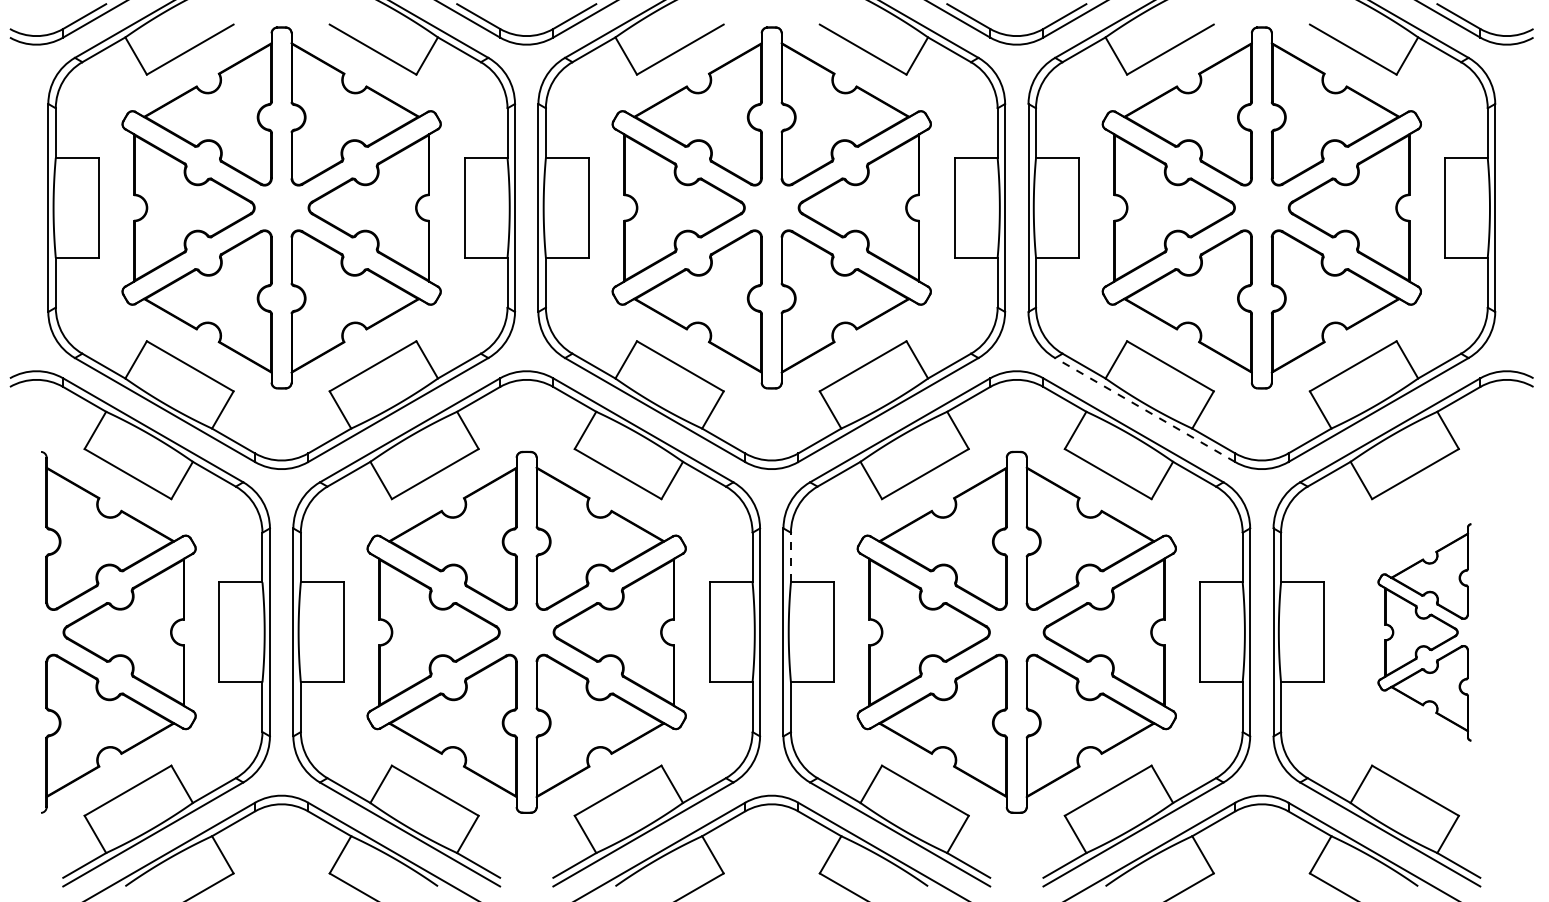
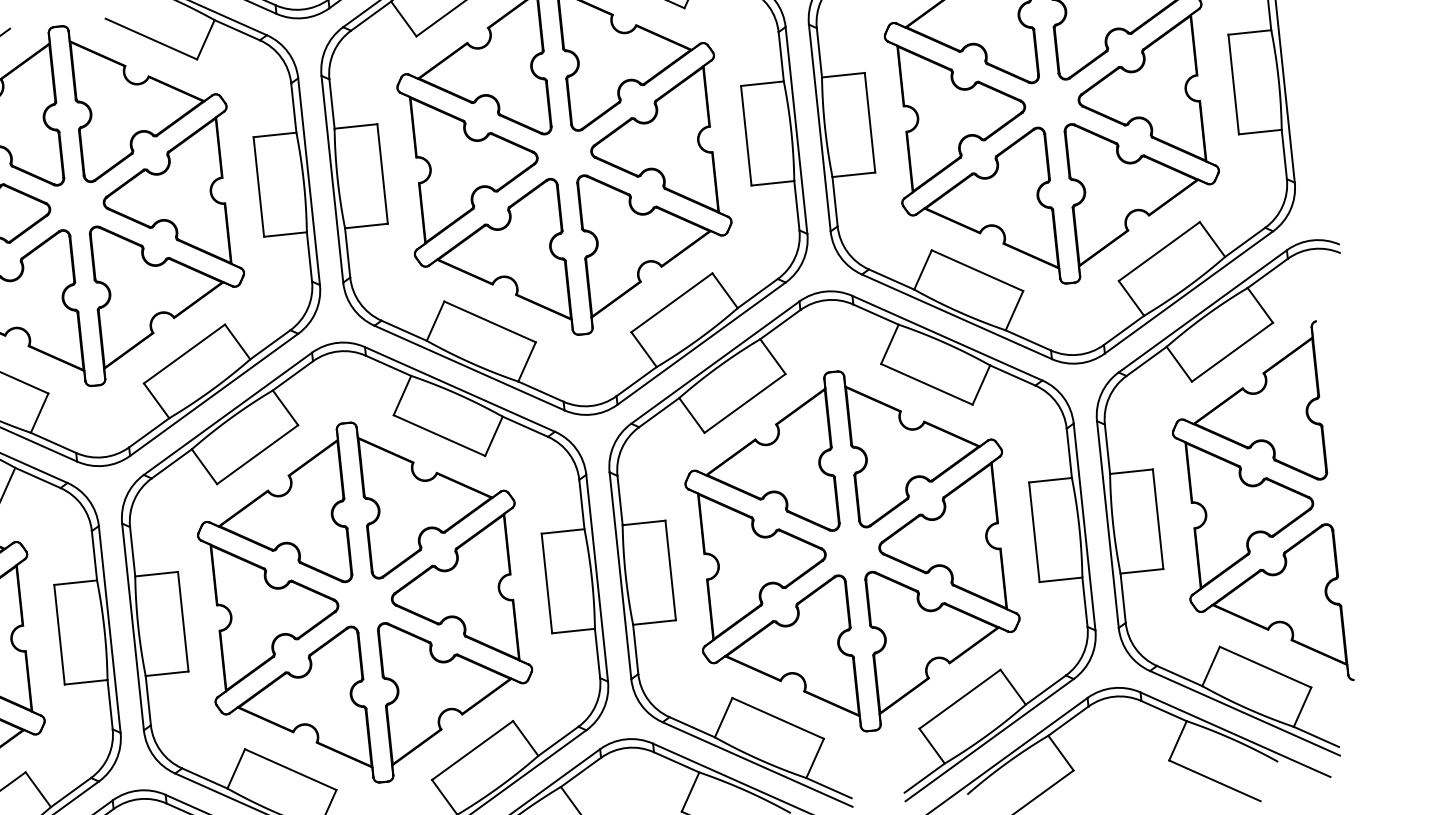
line: (1145, 410) -> (957, 317), dashed -> solid
line: (790, 557) -> (619, 500), dashed -> solid
part: (1424, 632) -> (1257, 508), size x1.67

